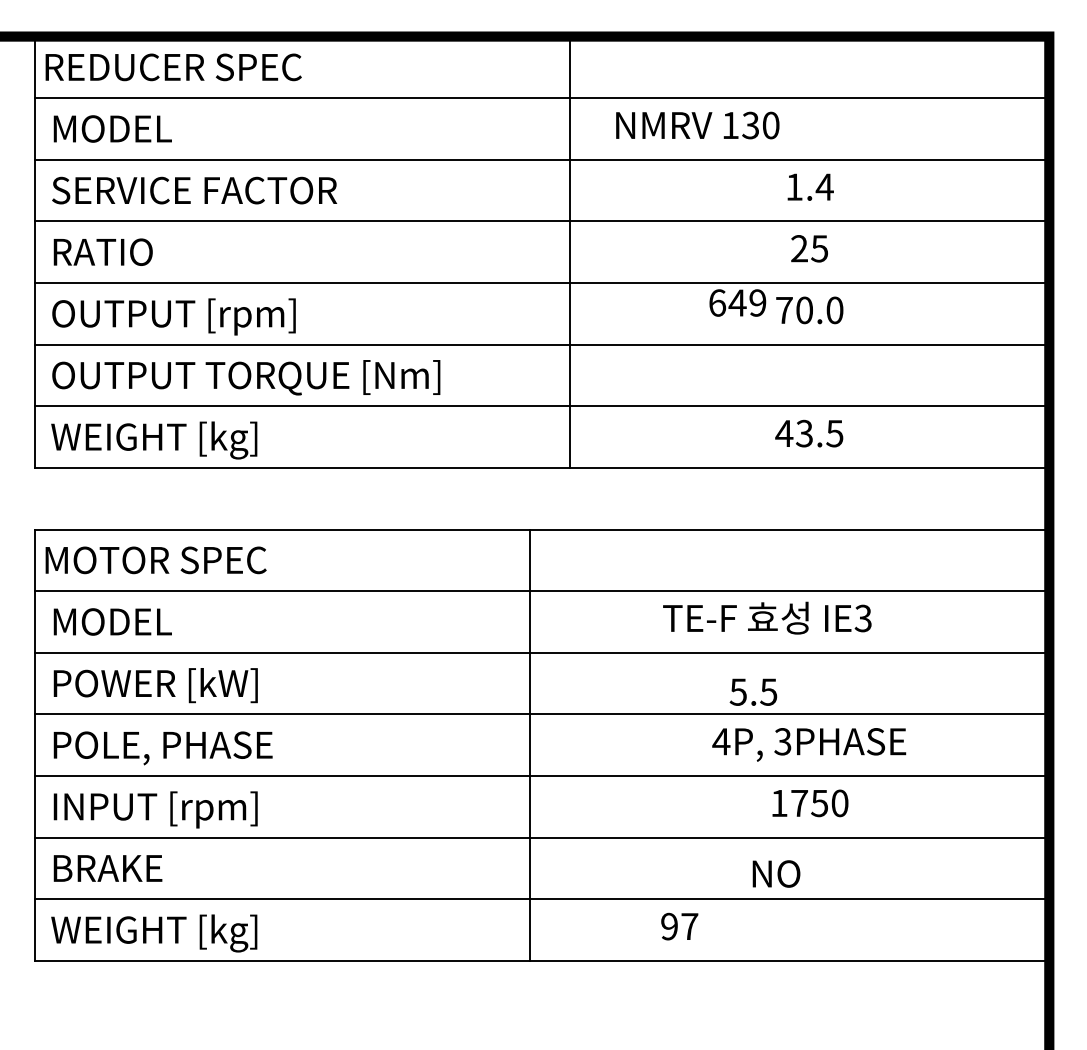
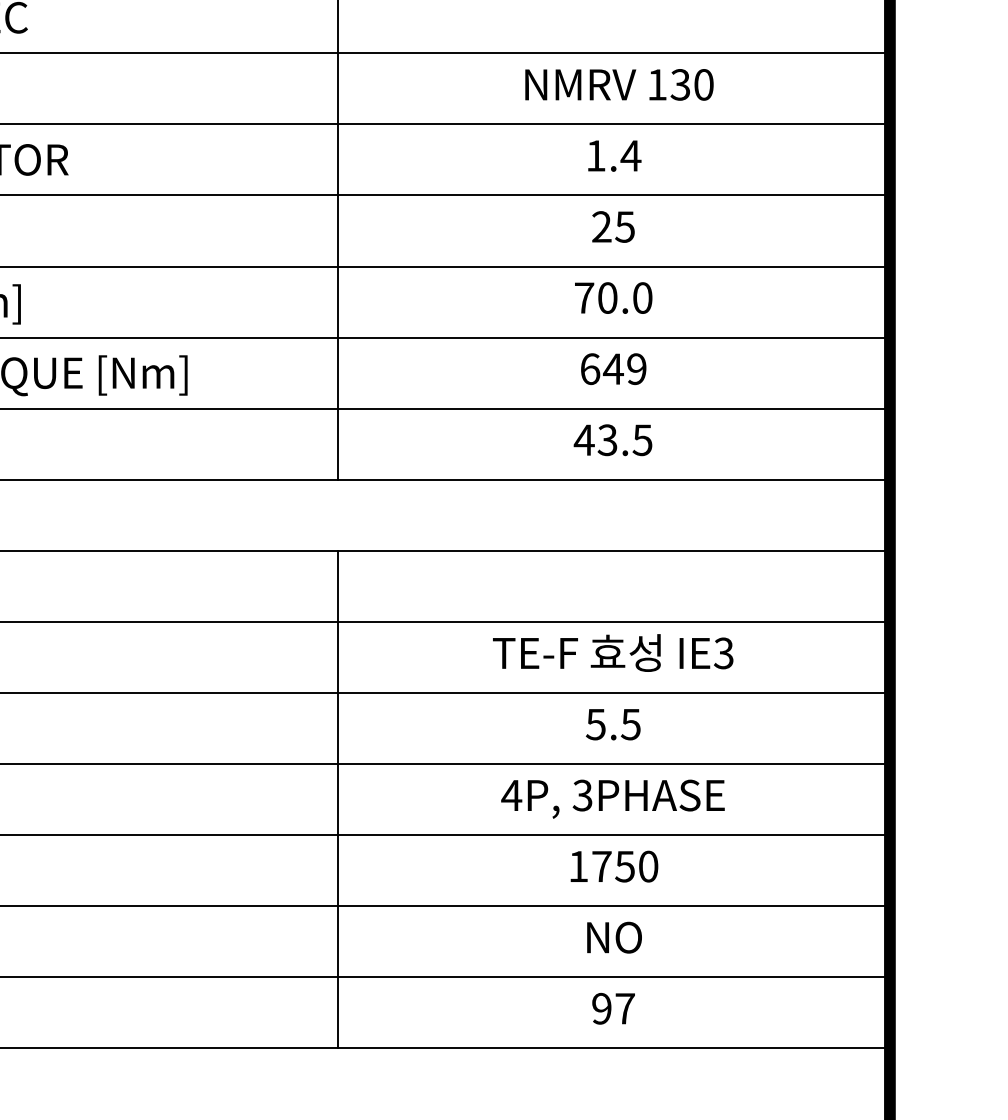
text: (697, 125) -> (619, 84), moved
text: (737, 302) -> (613, 368), moved
text: (767, 617) -> (613, 652), moved
text: (753, 691) -> (613, 723), moved
line: (530, 744) -> (337, 798), moved
text: (776, 873) -> (614, 937), moved
text: (679, 926) -> (613, 1008), moved

